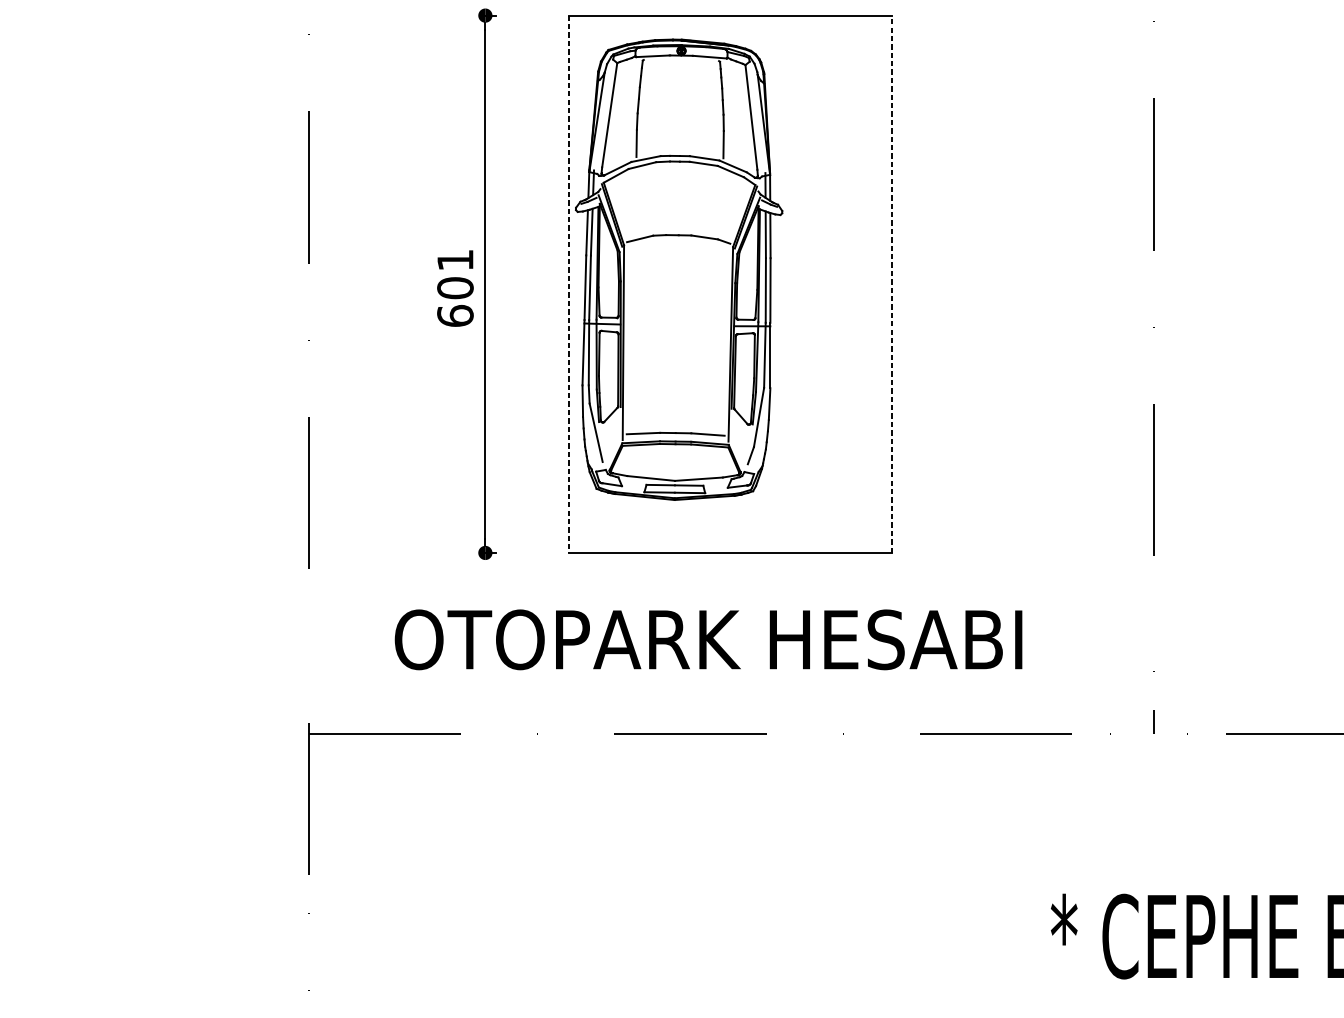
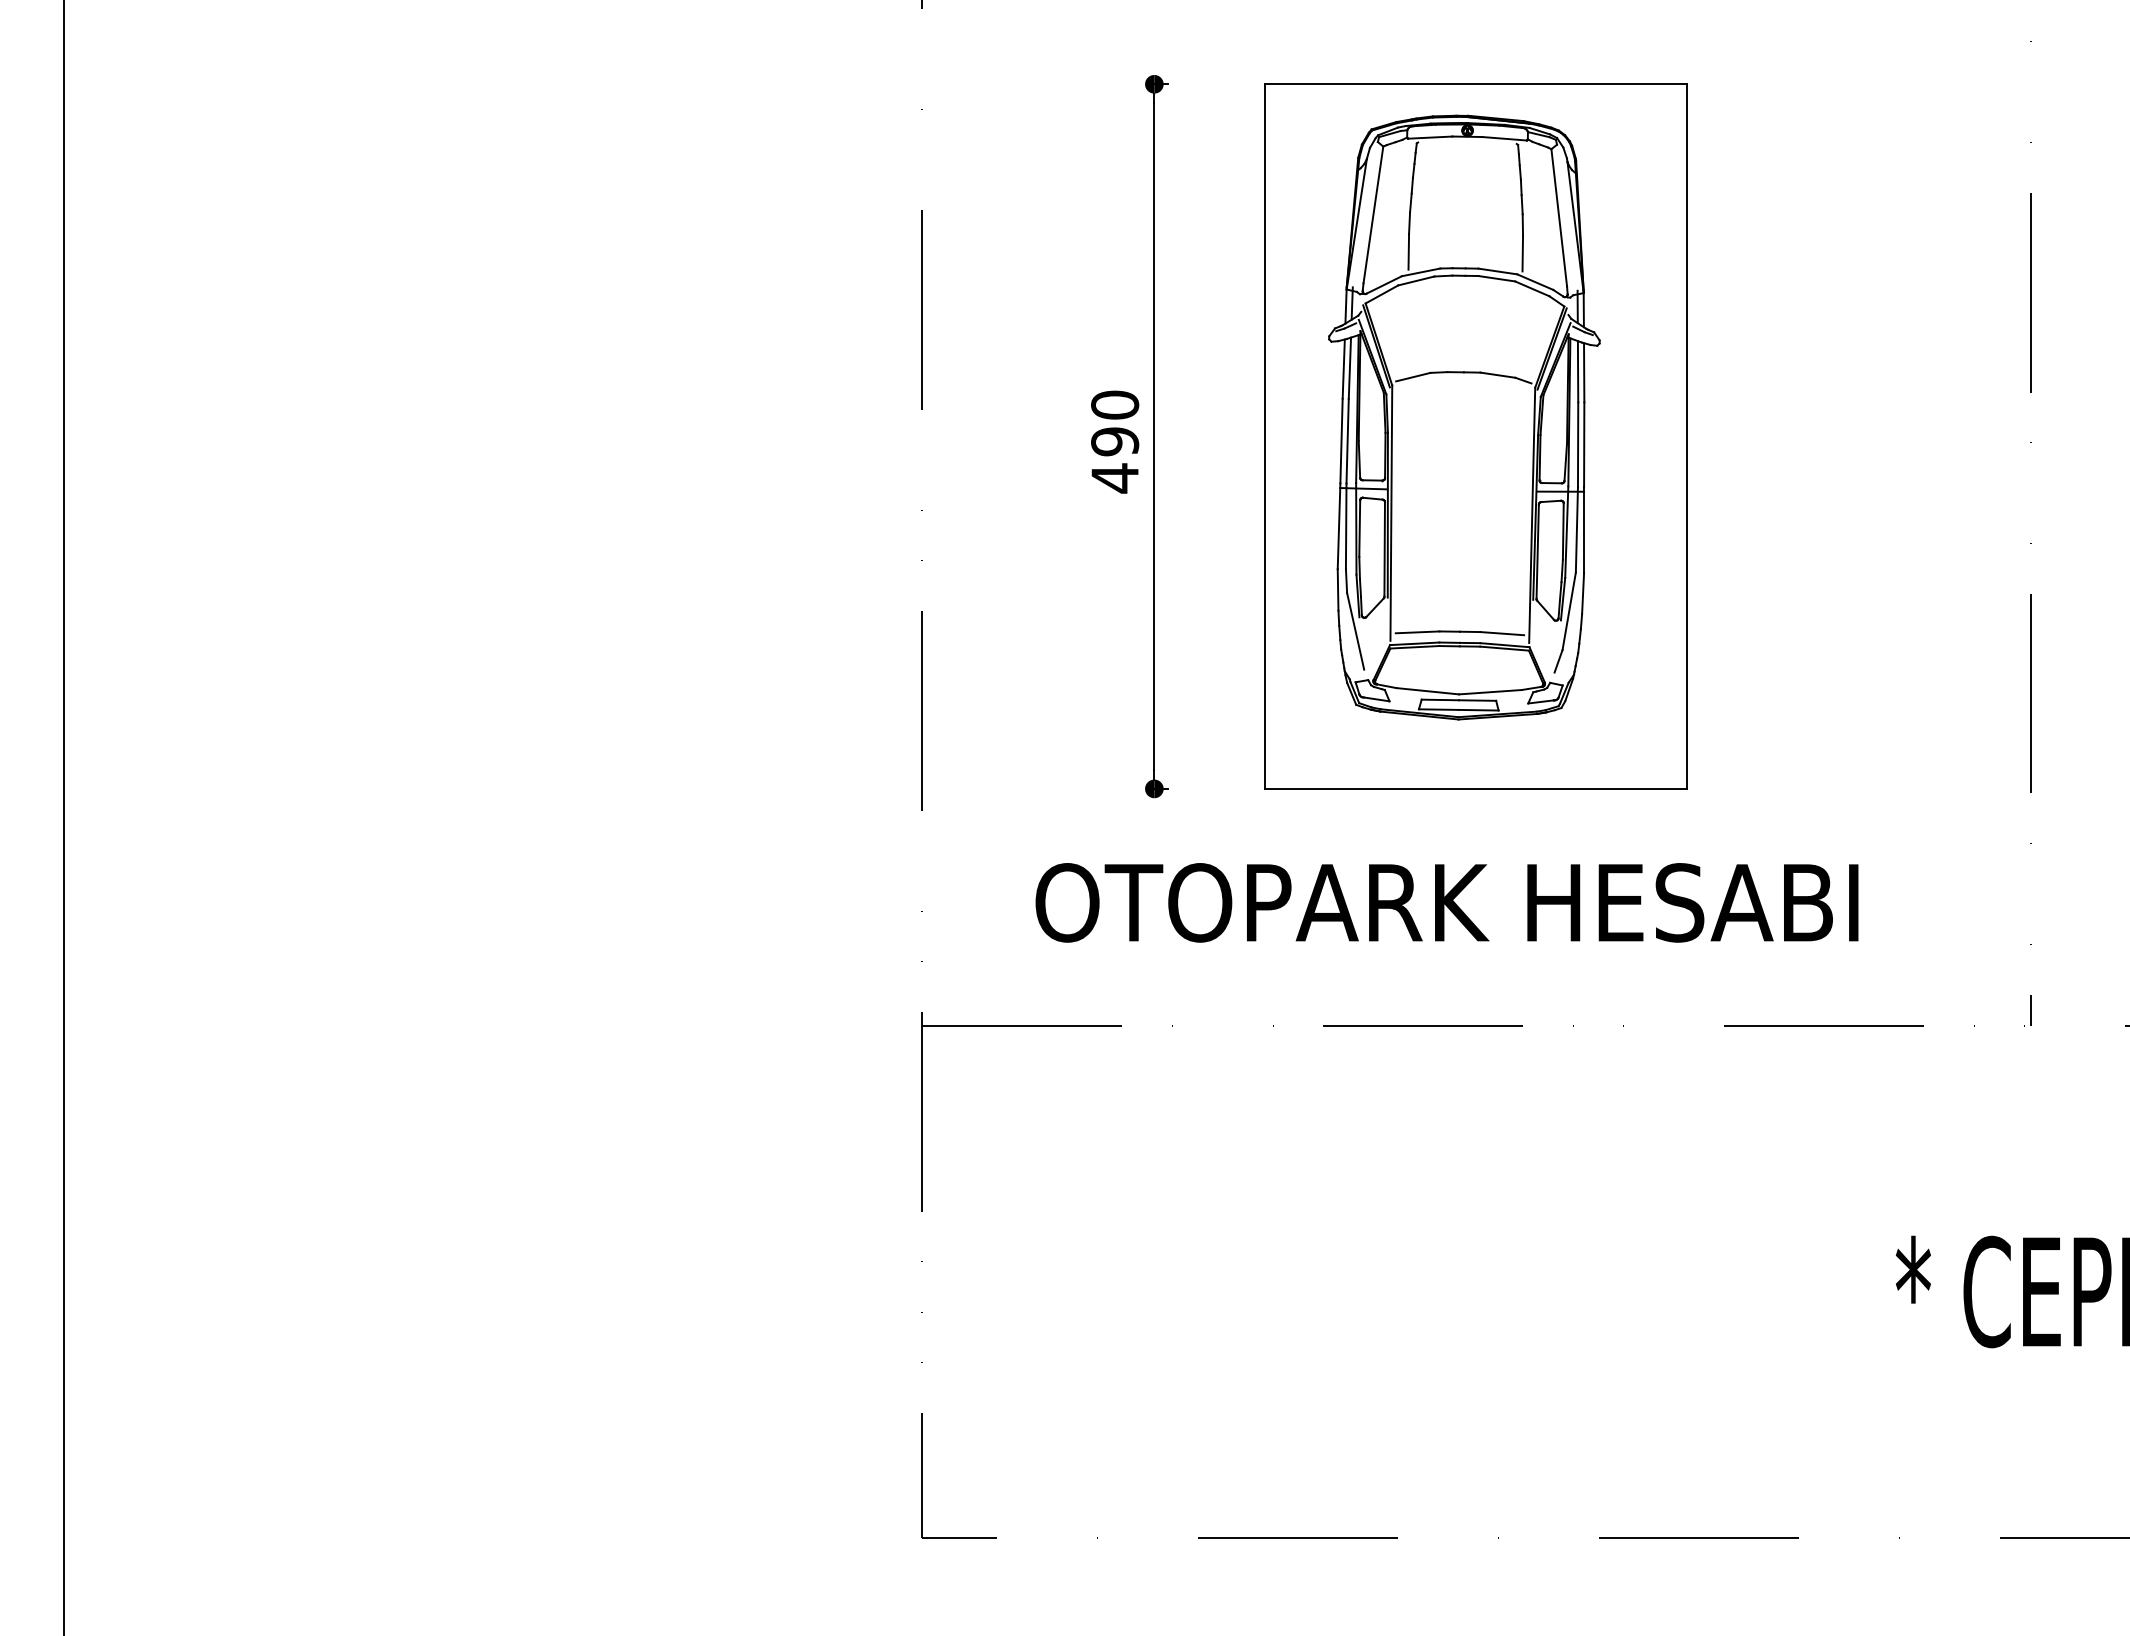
part: (679, 269) -> (1464, 417), moved
line: (569, 284) -> (1264, 437), dashed -> solid
line: (891, 284) -> (1687, 436), dashed -> solid
text: (455, 288) -> (1115, 441), 601 -> 490

